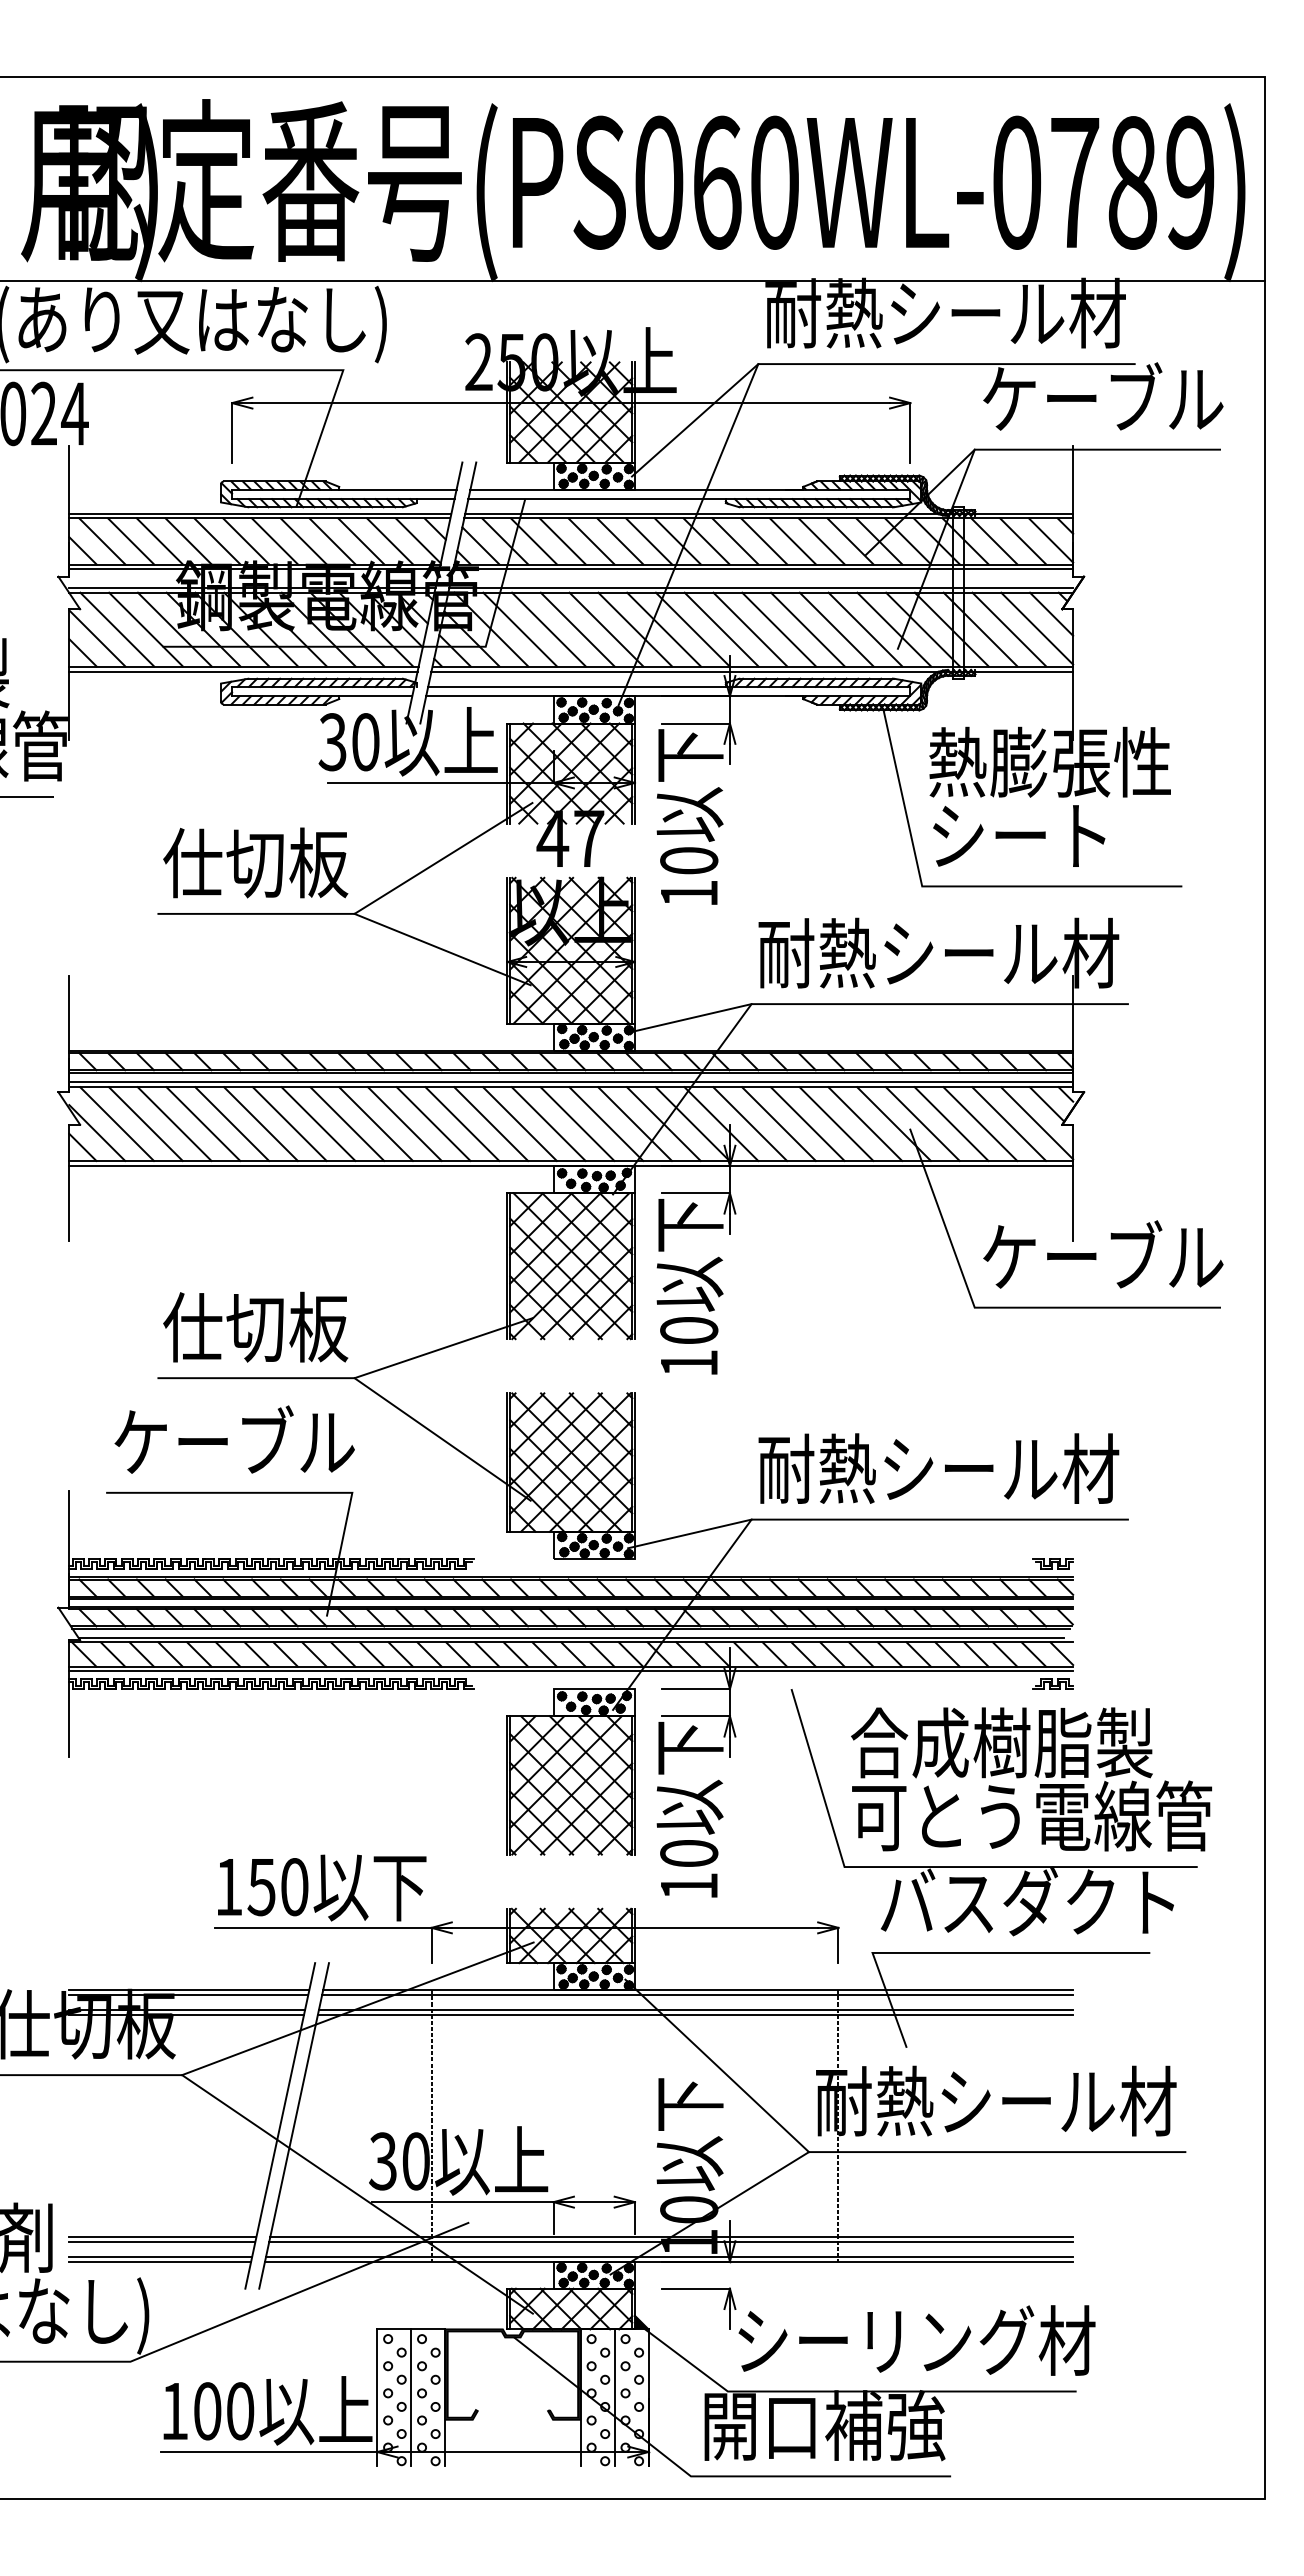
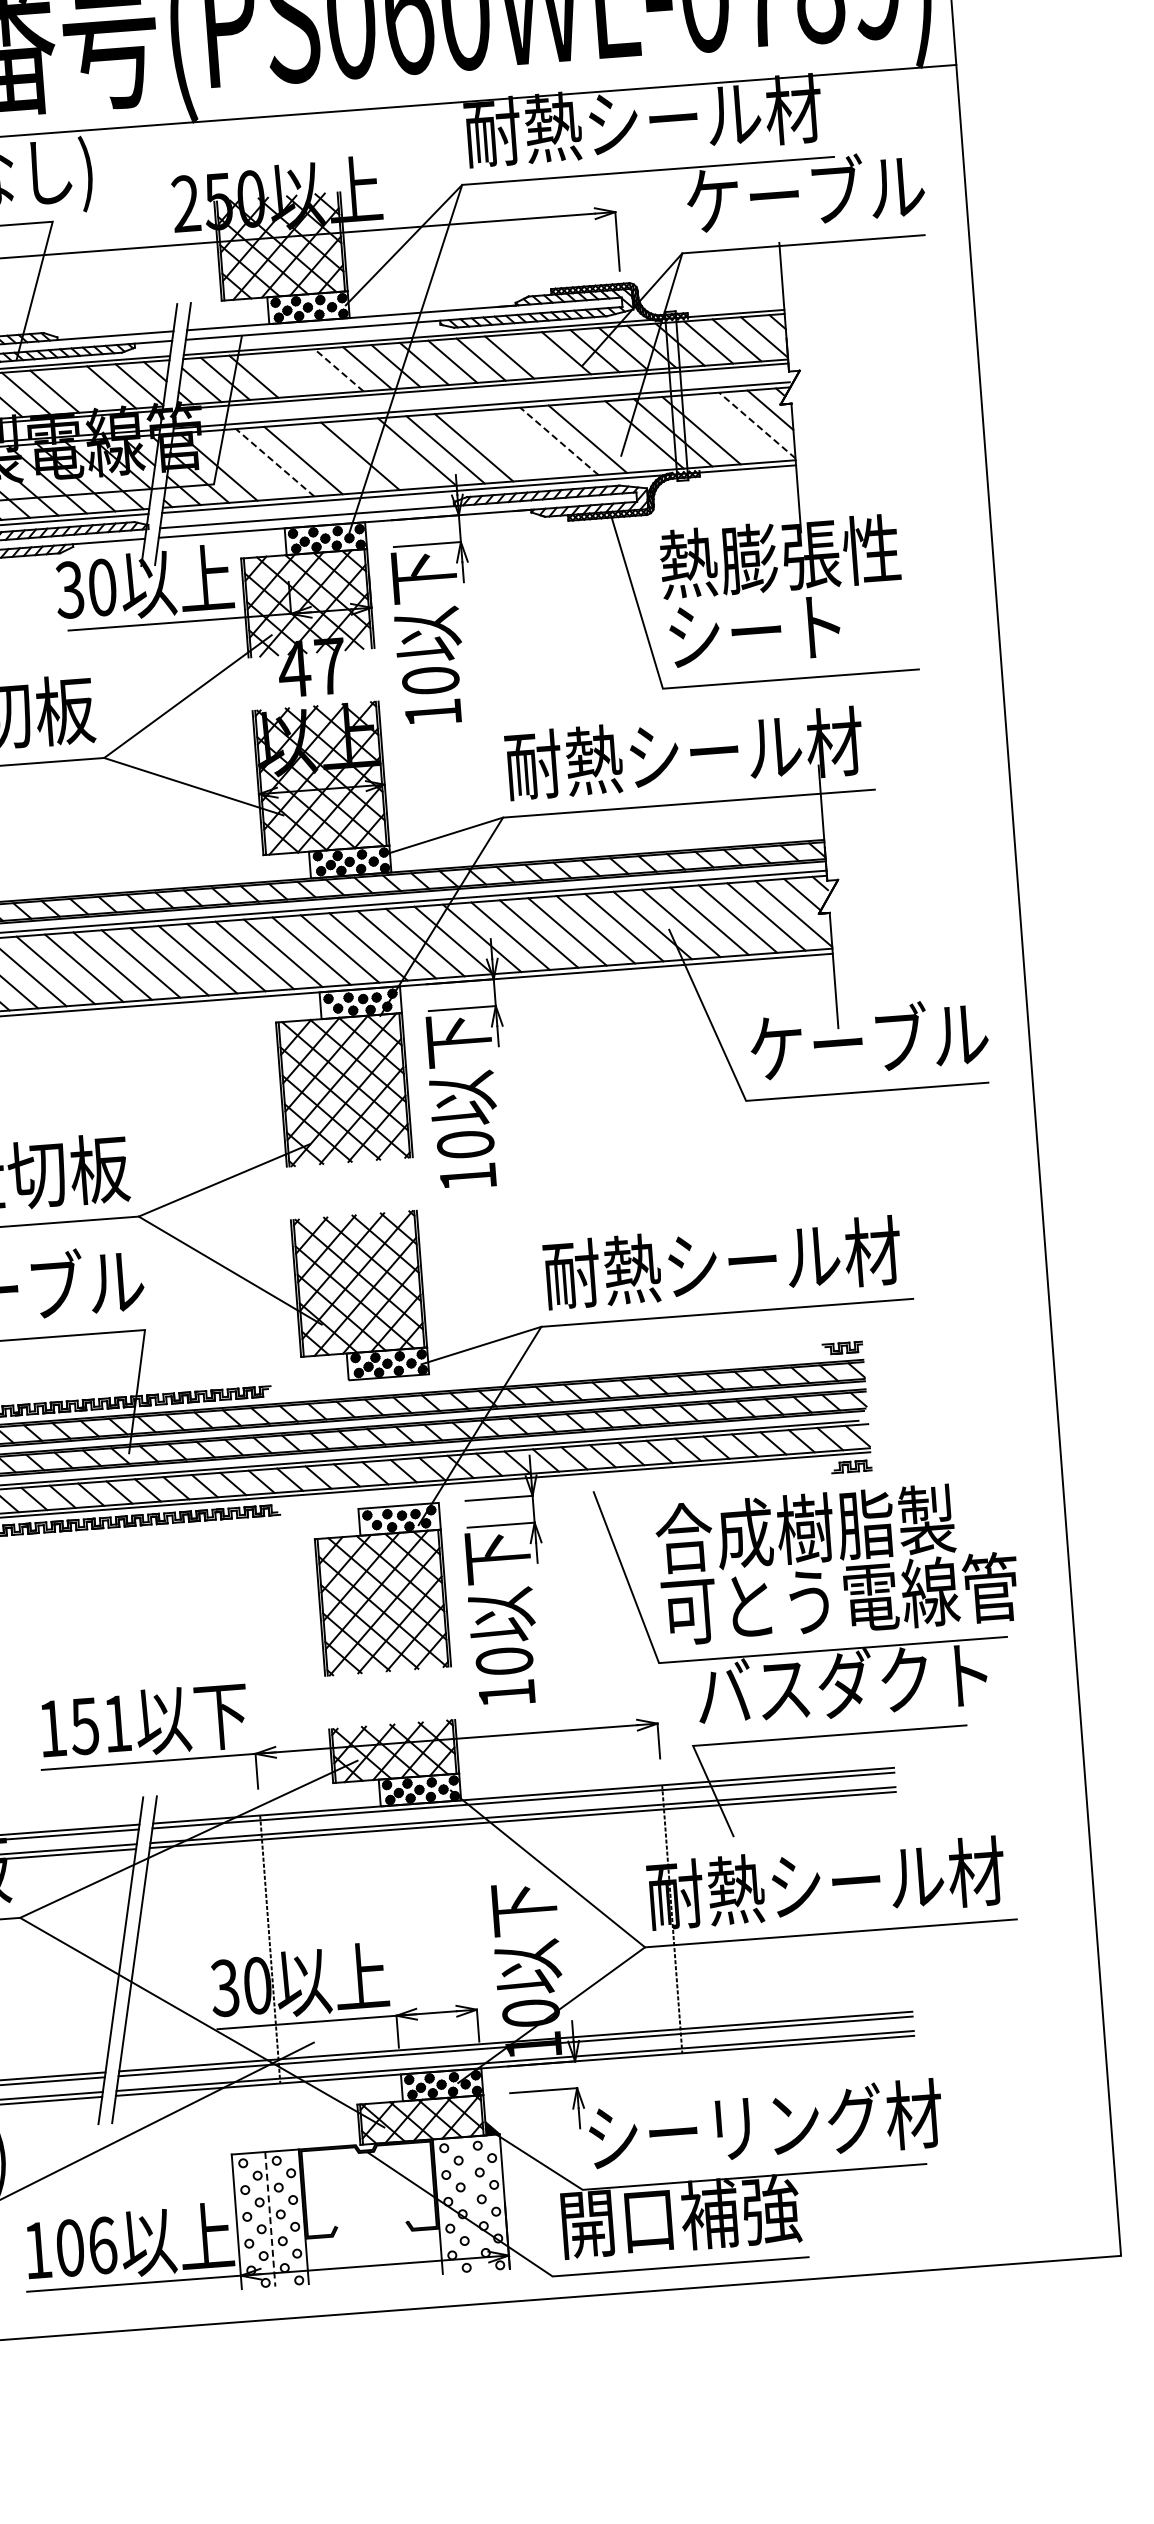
line: (361, 541) -> (83, 389), removed
line: (562, 541) -> (281, 374), removed
line: (591, 541) -> (310, 372), removed
line: (620, 541) -> (339, 370), solid -> dashed
line: (821, 541) -> (537, 355), removed
line: (1037, 628) -> (757, 425), solid -> dashed
line: (520, 629) -> (247, 464), removed
line: (548, 629) -> (274, 462), solid -> dashed
line: (606, 629) -> (331, 458), removed
line: (663, 629) -> (388, 454), removed
line: (779, 629) -> (502, 445), removed
line: (807, 629) -> (530, 443), removed
line: (836, 629) -> (559, 441), solid -> dashed
line: (894, 629) -> (616, 436), removed
line: (1009, 629) -> (730, 428), removed
text: (294, 1887) -> (117, 1724), 150 -> 151
line: (411, 2397) -> (270, 2219), solid -> dashed
line: (614, 2397) -> (471, 2204), removed
text: (240, 2411) -> (102, 2245), 100 -> 106

